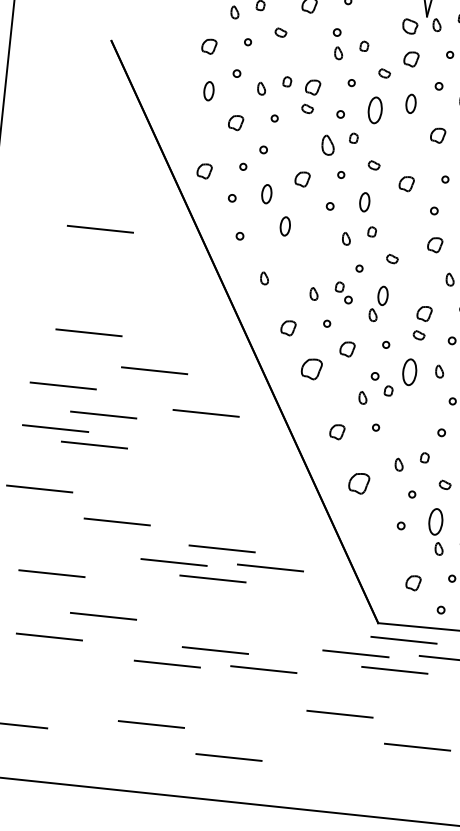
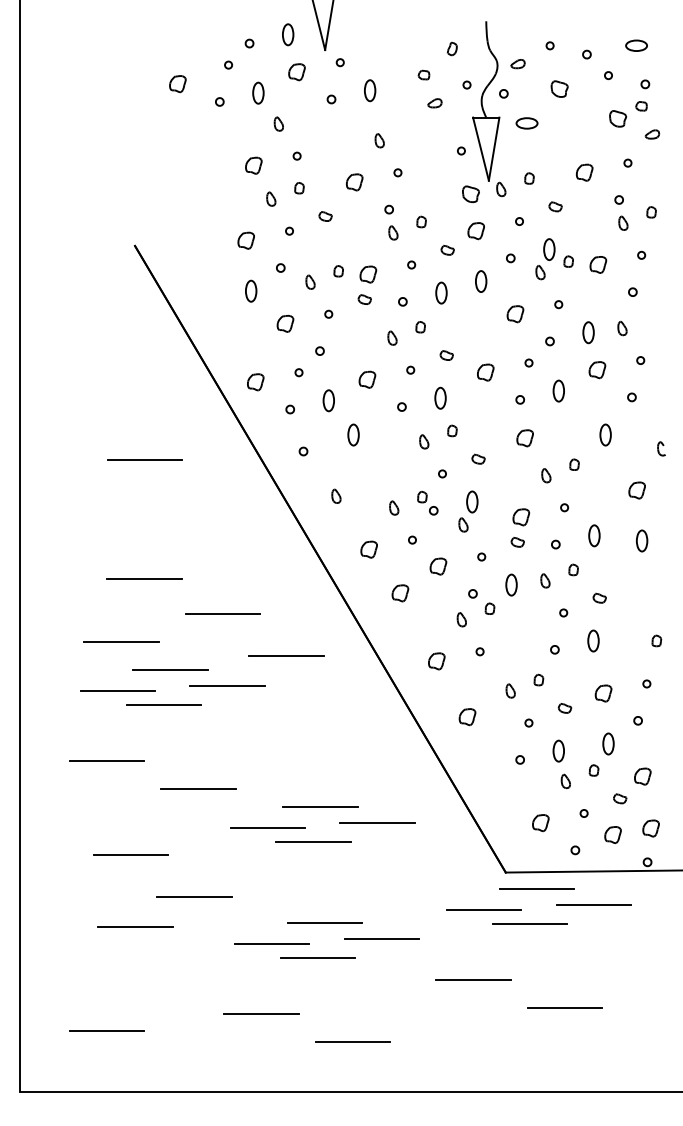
part: (375, 109) -> (441, 292), size x0.71
part: (328, 144) -> (392, 337), size x0.62
part: (311, 369) -> (400, 593), size x0.71
part: (409, 371) -> (511, 584), size x0.71
line: (151, 433) -> (227, 685), added
part: (359, 484) -> (467, 717), size x0.71
part: (435, 521) -> (558, 750), size x0.71
line: (205, 680) -> (317, 957), added

